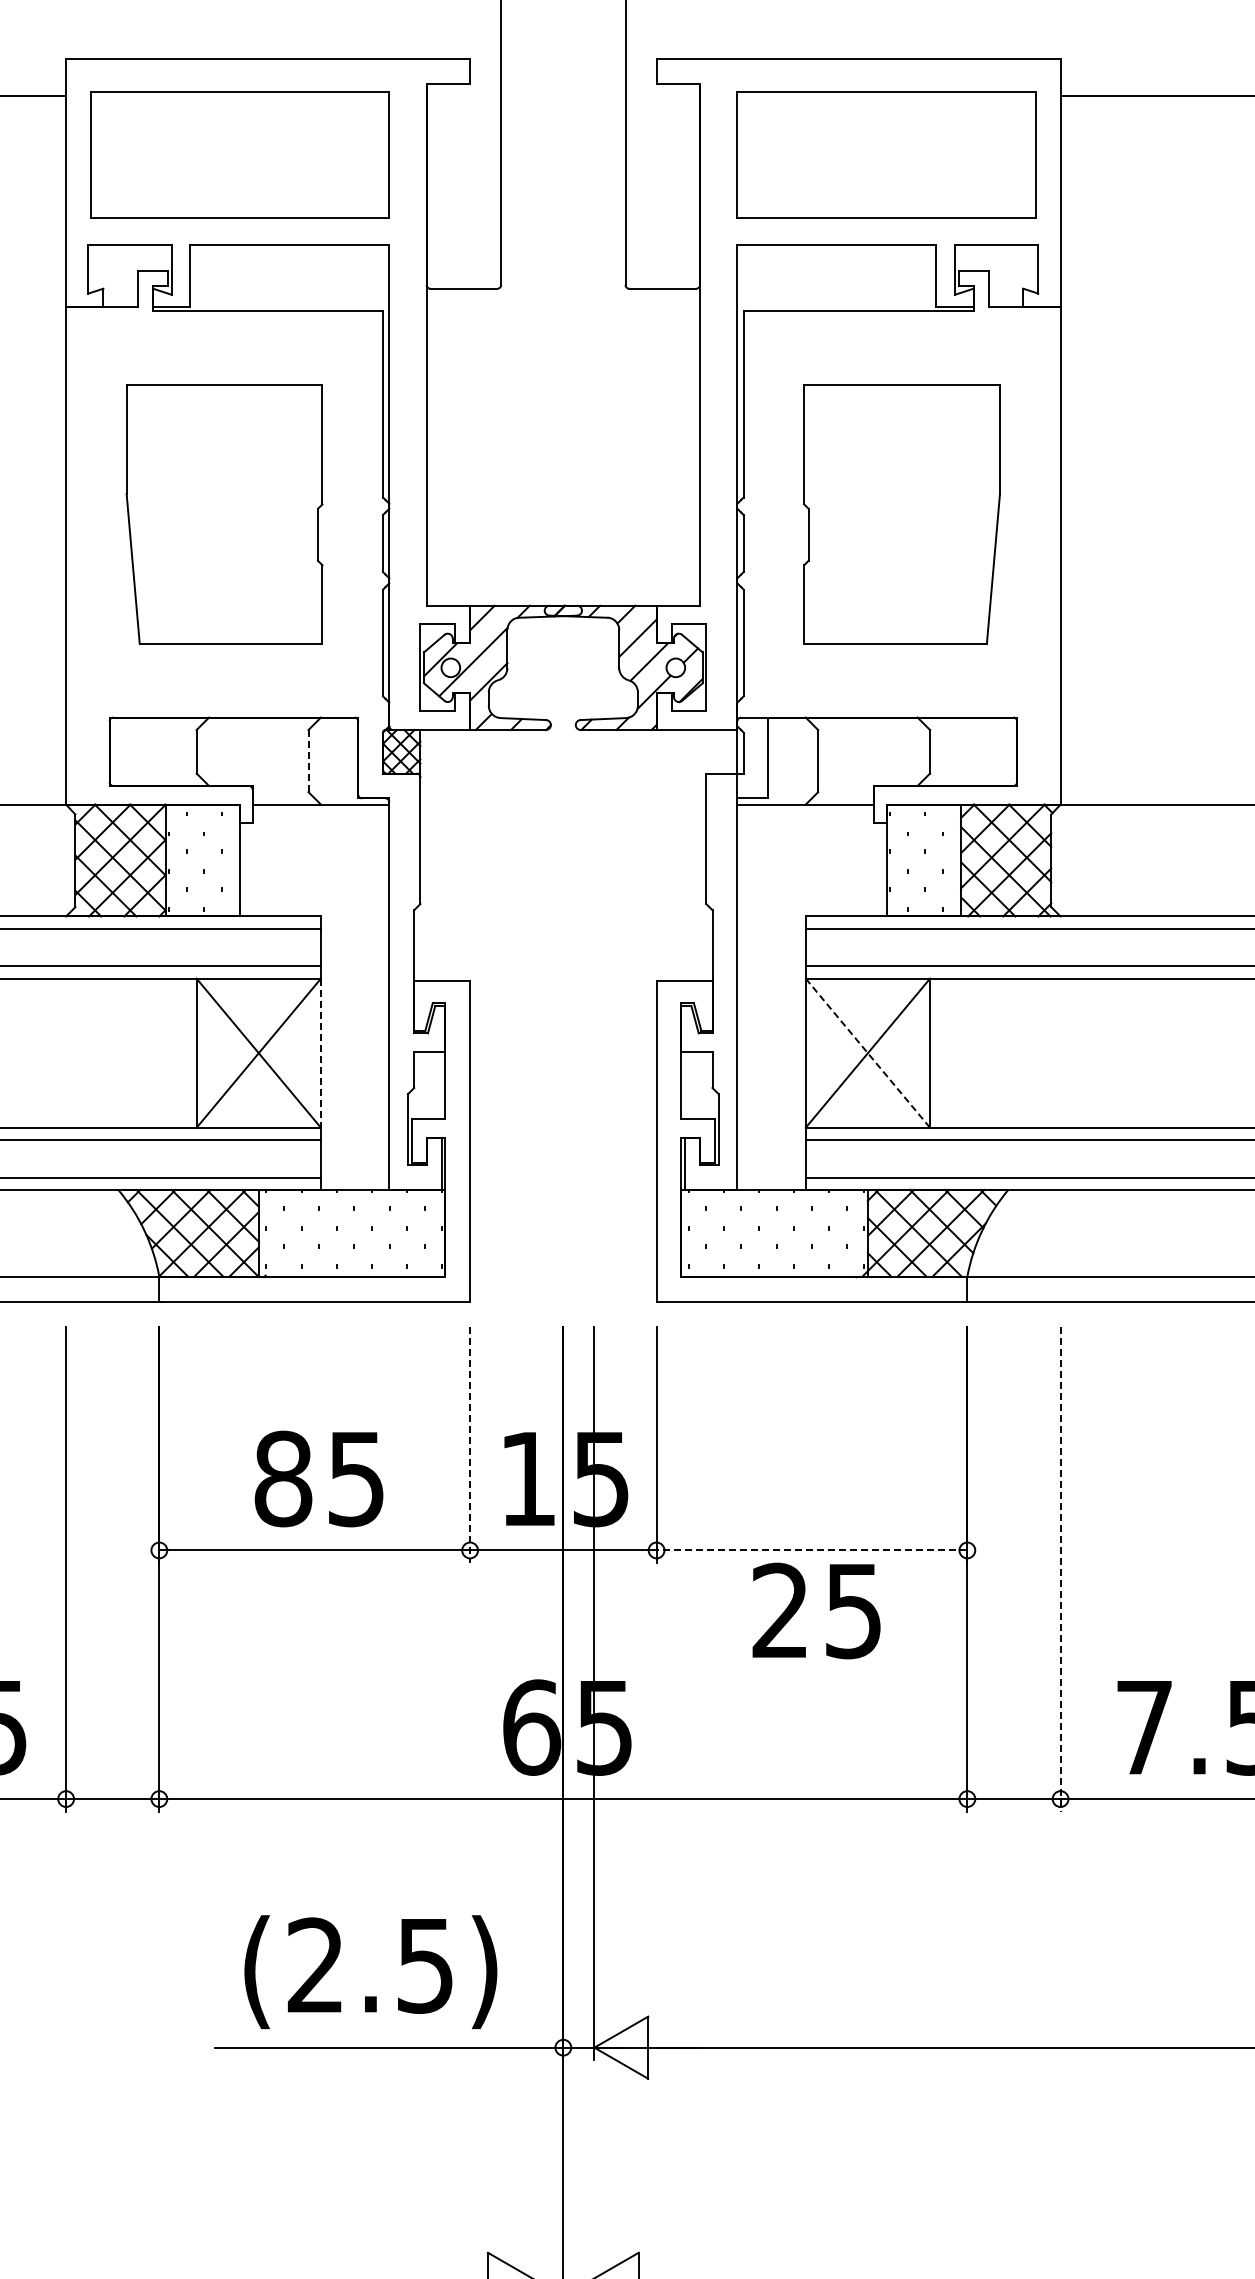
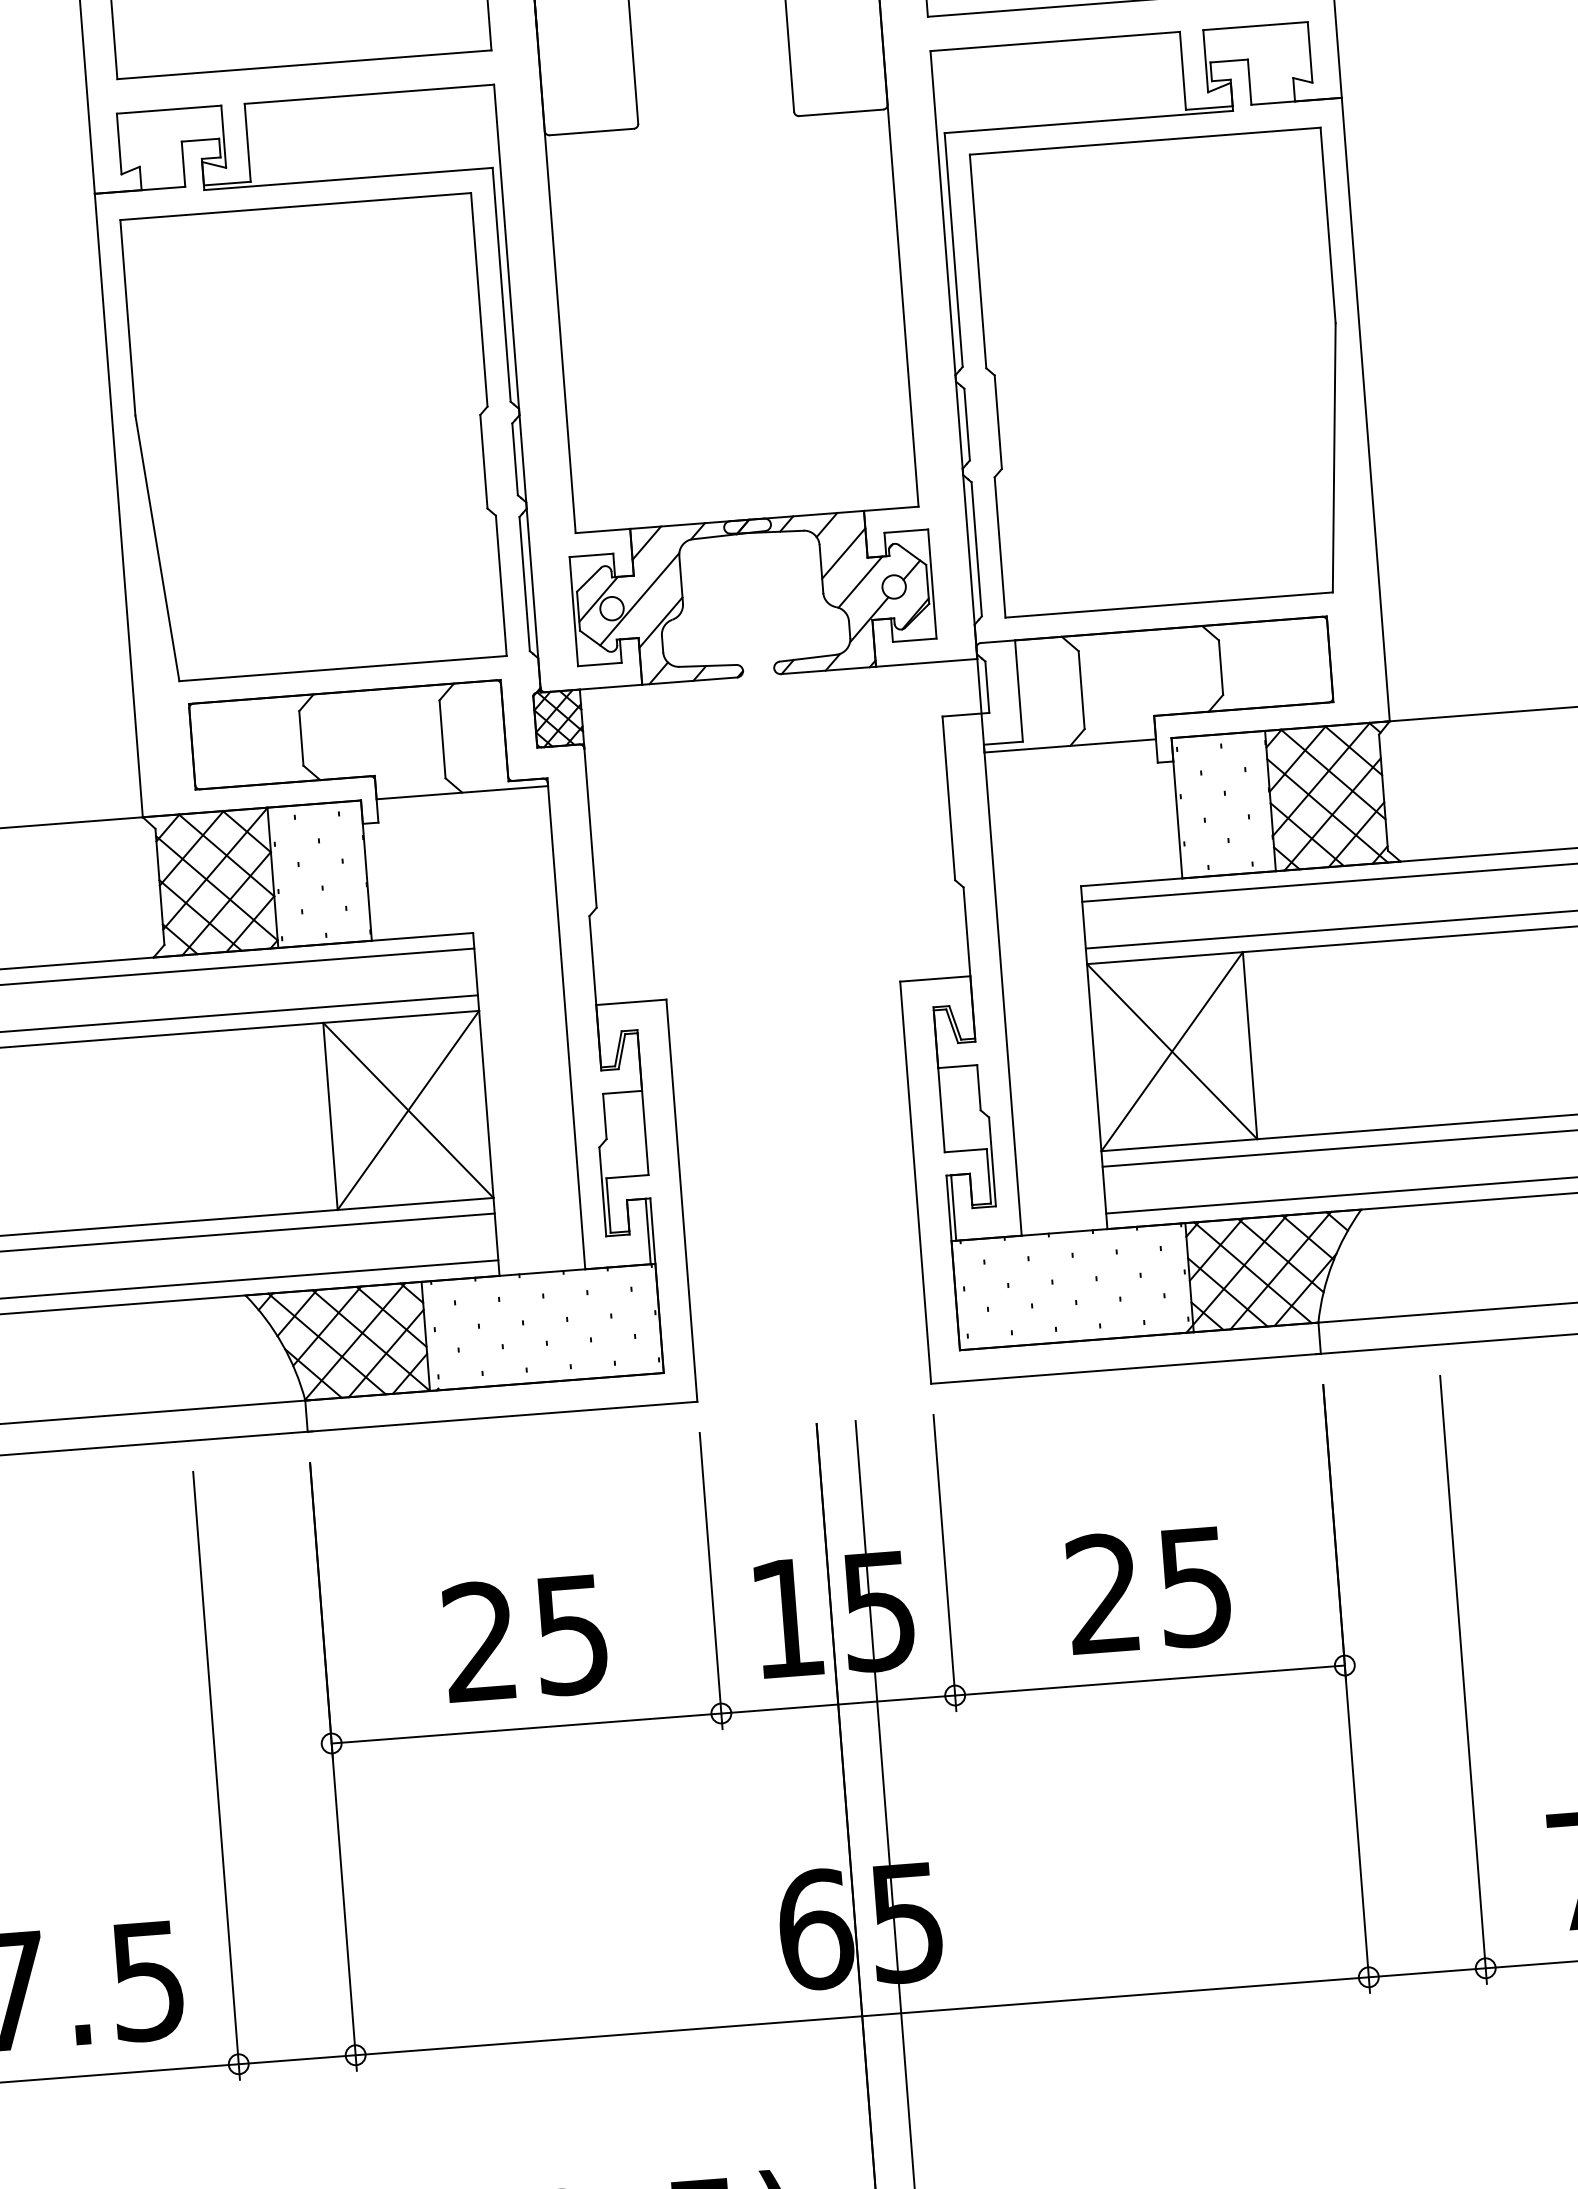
part: (224, 514) -> (313, 438), size x1.43
part: (901, 514) -> (1162, 372), size x1.43
line: (308, 761) -> (442, 739), dashed -> solid
line: (320, 1053) -> (485, 1104), dashed -> solid
line: (868, 1053) -> (1172, 1051), dashed -> solid
line: (470, 1445) -> (711, 1581), dashed -> solid
text: (283, 1478) -> (480, 1641), 85 -> 25
line: (811, 1550) -> (1149, 1680), dashed -> solid
line: (1060, 1569) -> (1463, 1680), dashed -> solid
text: (816, 1610) -> (1148, 1589), moved

